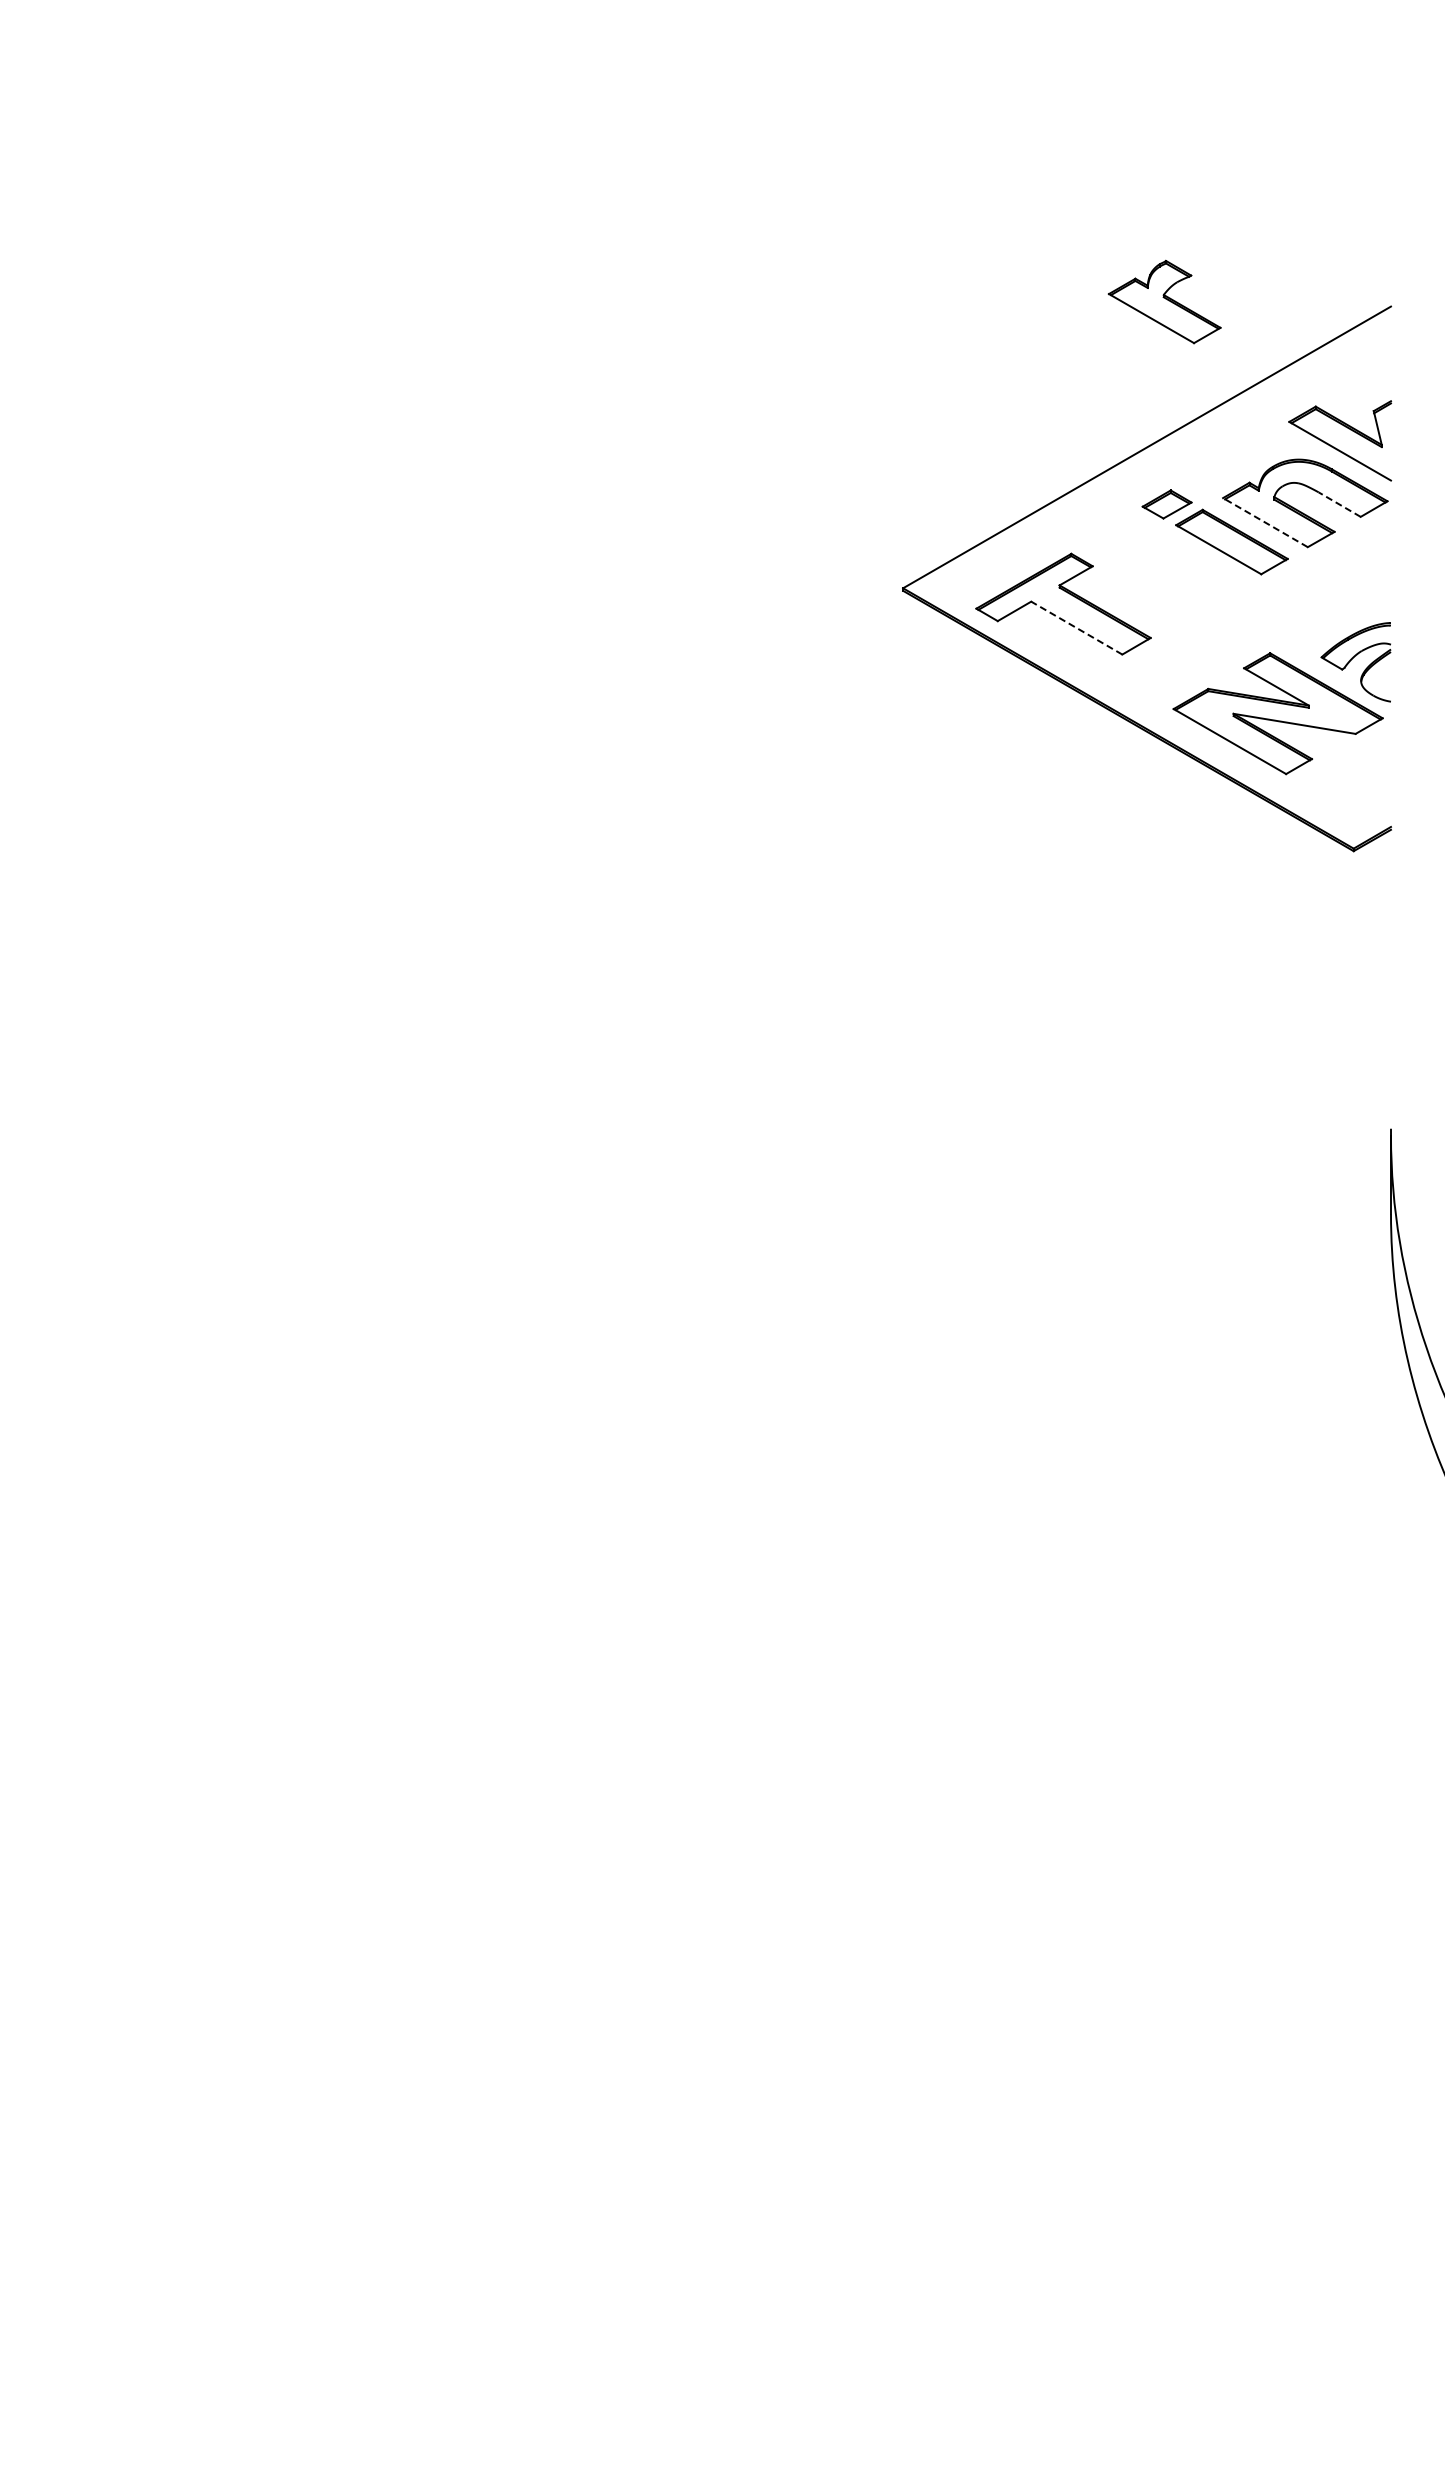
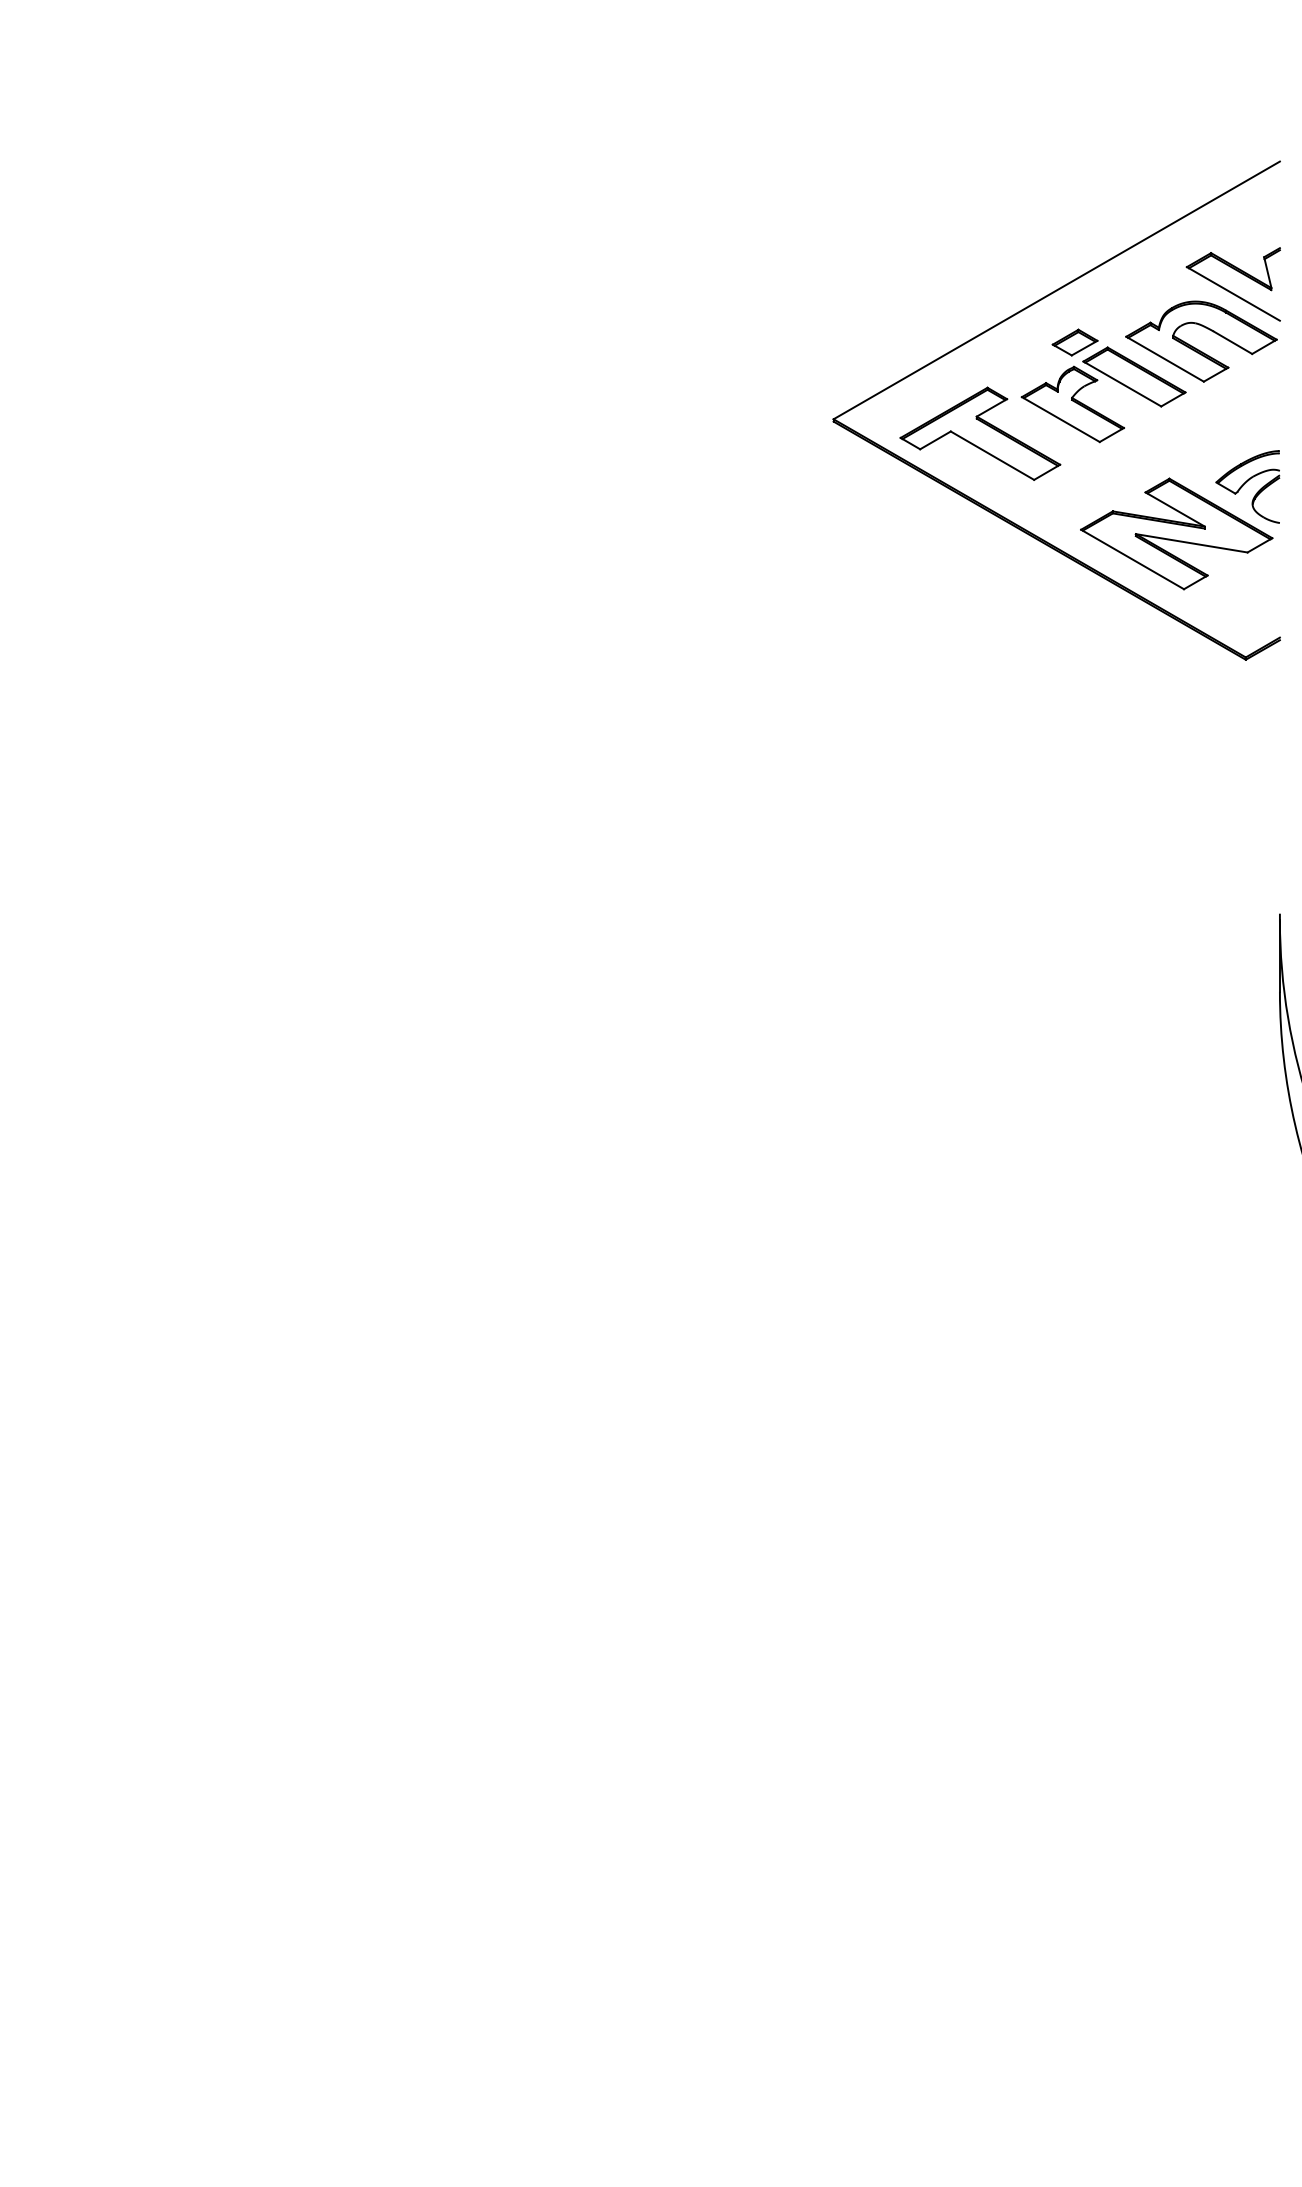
part: (1164, 301) -> (1072, 403), moved
line: (1339, 504) -> (1232, 342), dashed -> solid
line: (1265, 522) -> (1165, 359), dashed -> solid
line: (1076, 628) -> (992, 456), dashed -> solid

